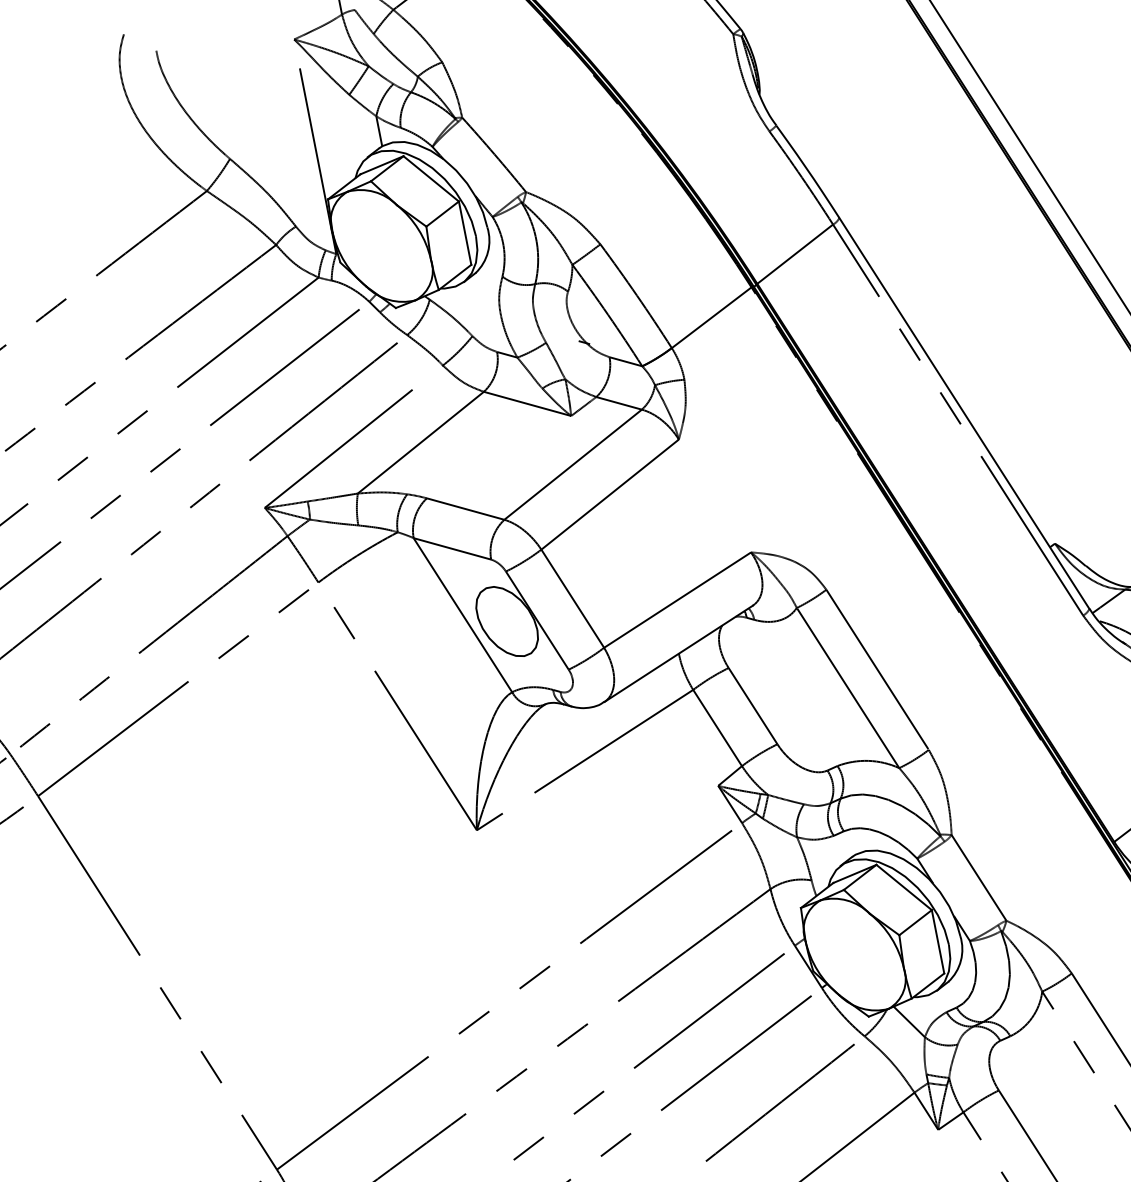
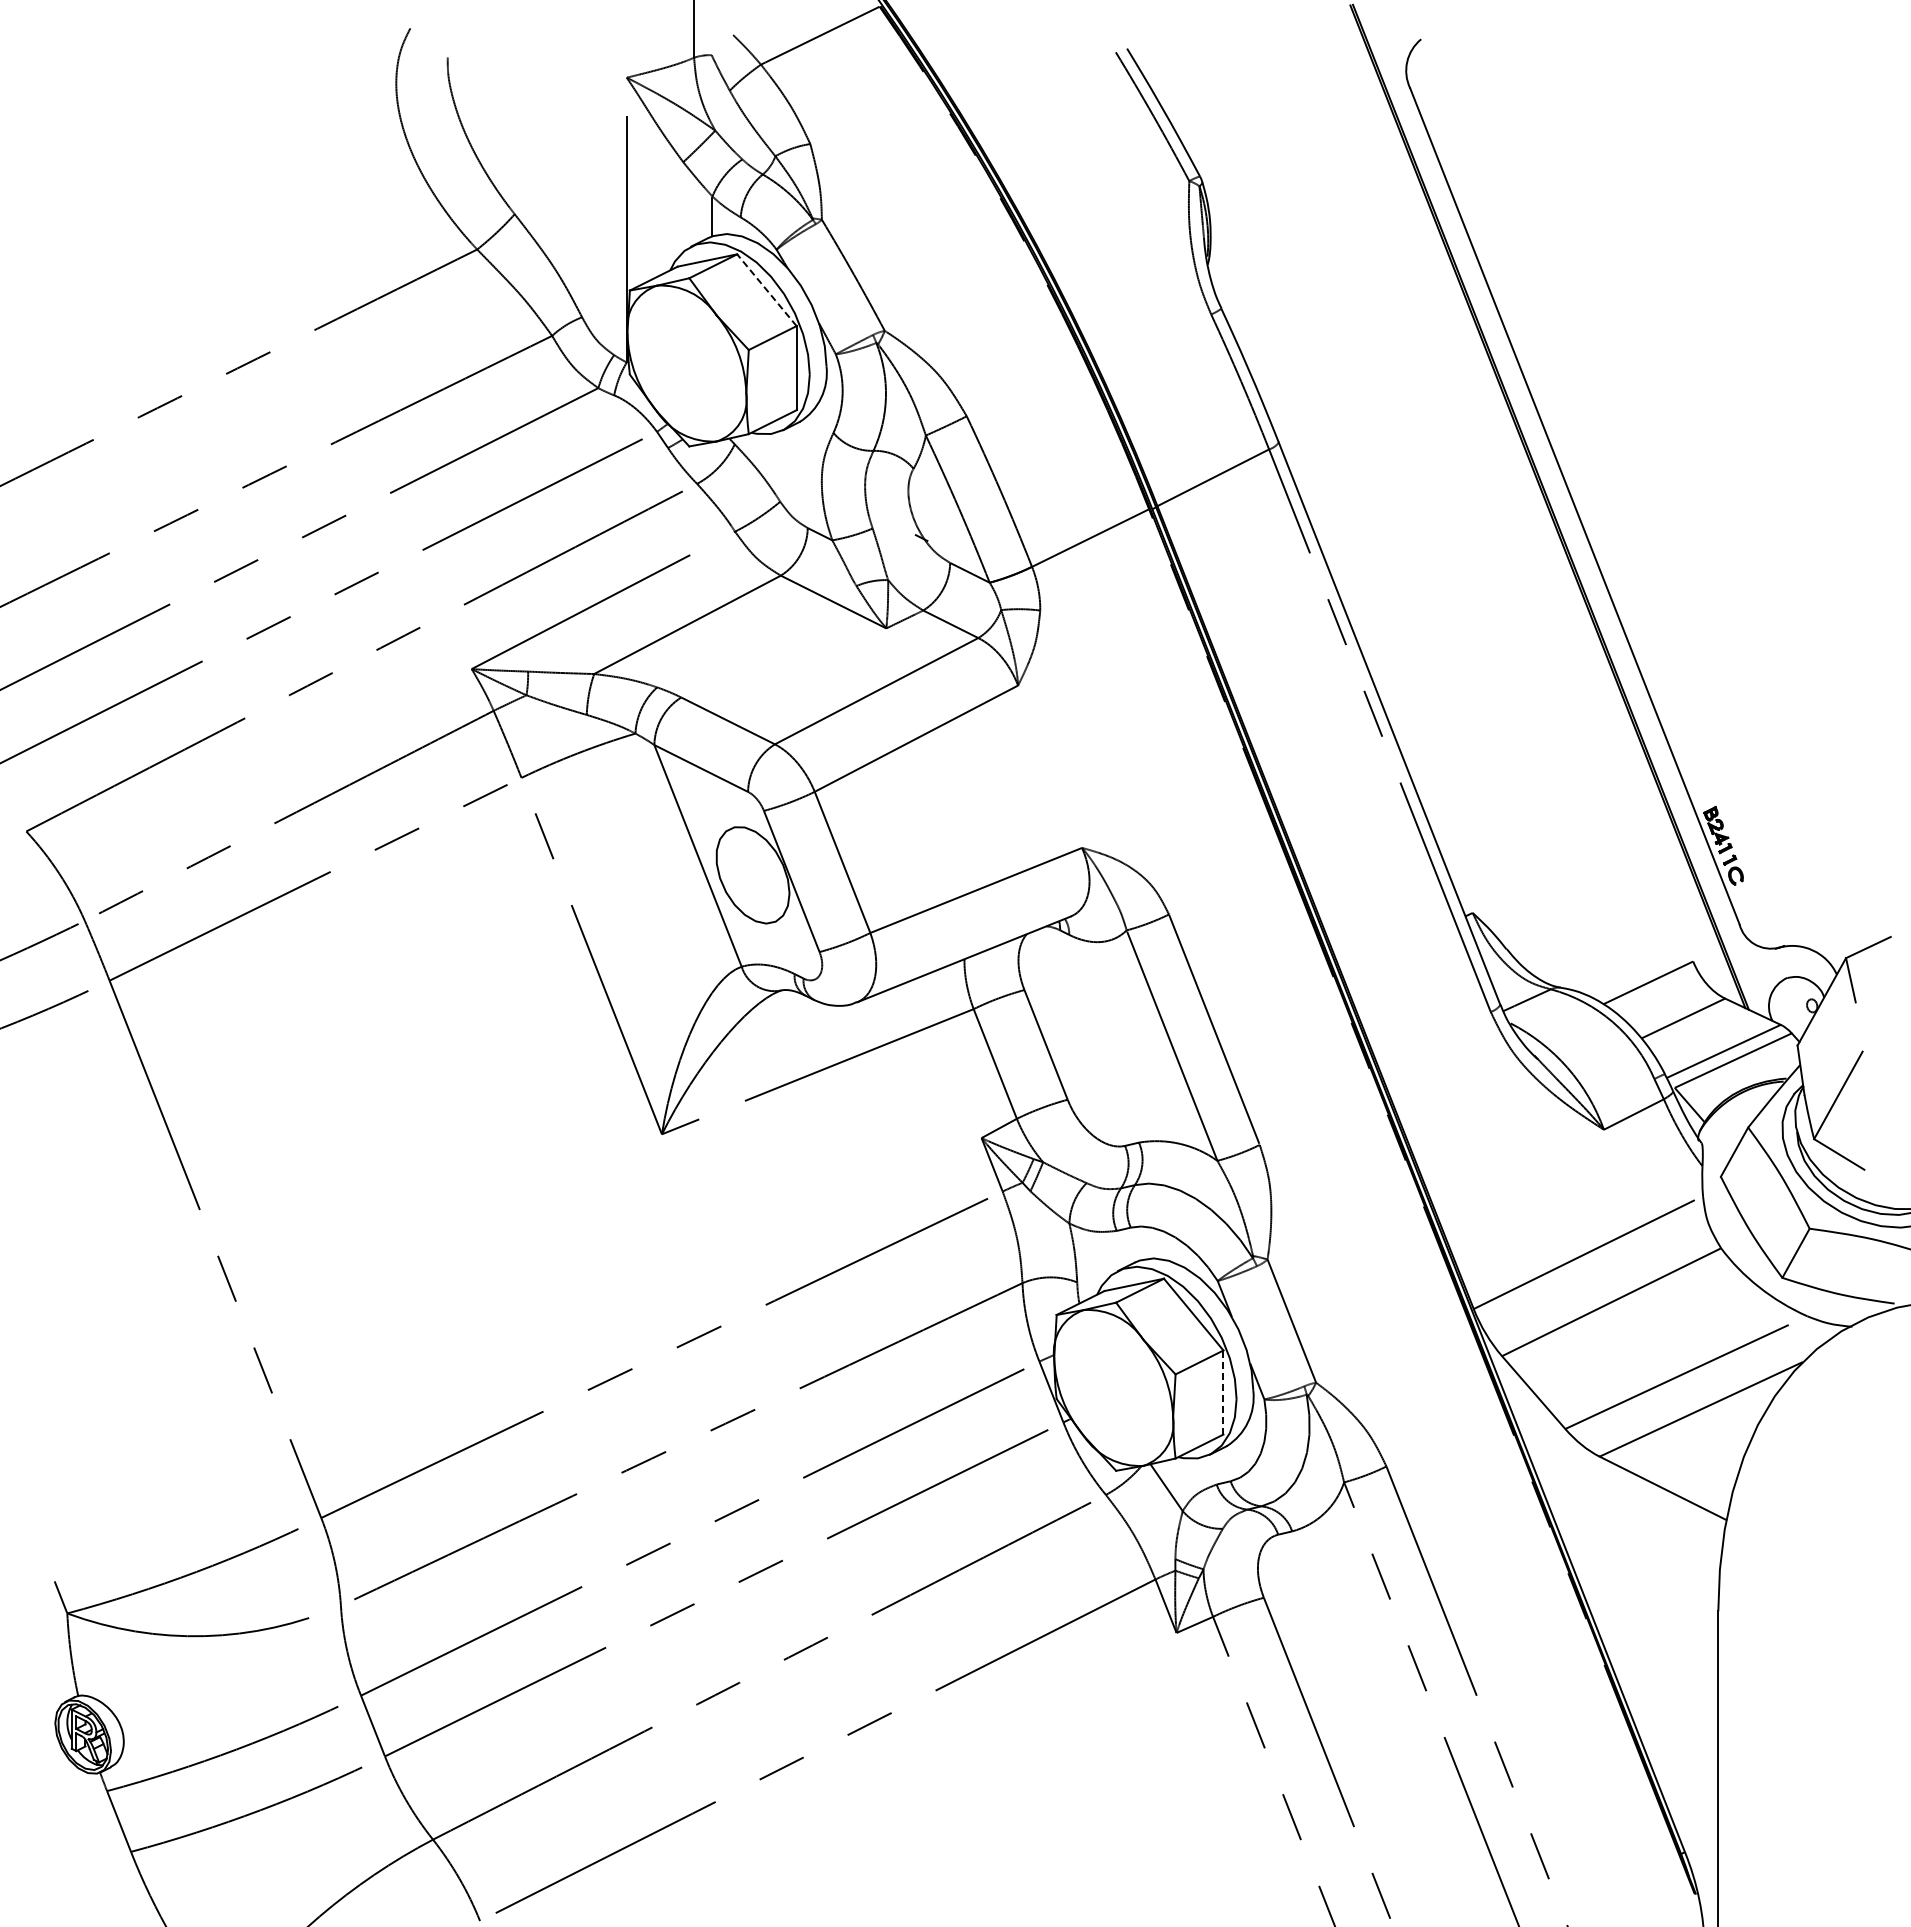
line: (430, 179) -> (766, 290), solid -> dashed
line: (938, 941) -> (1223, 1392), solid -> dashed

